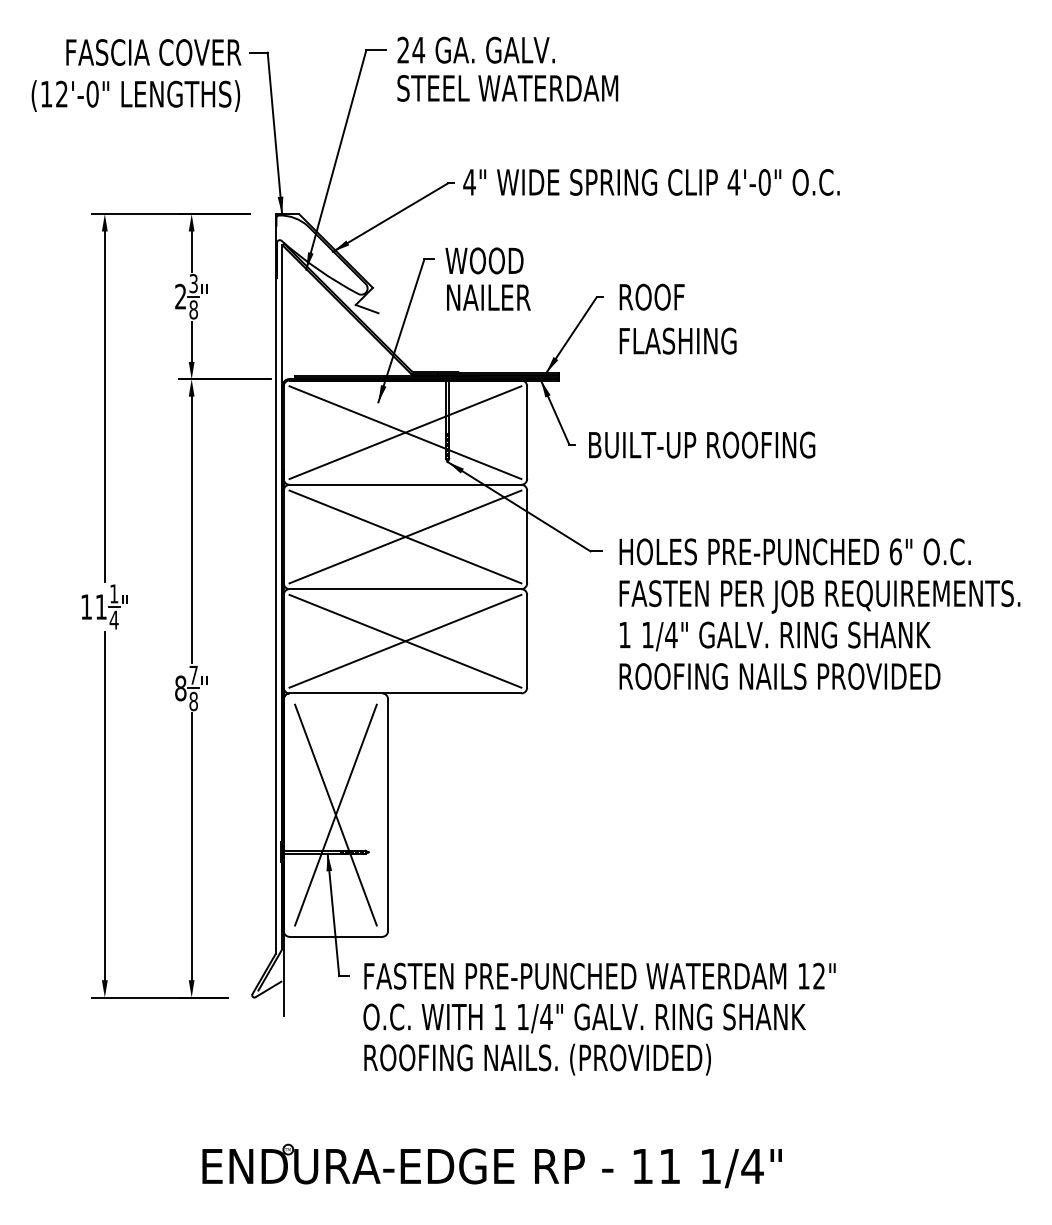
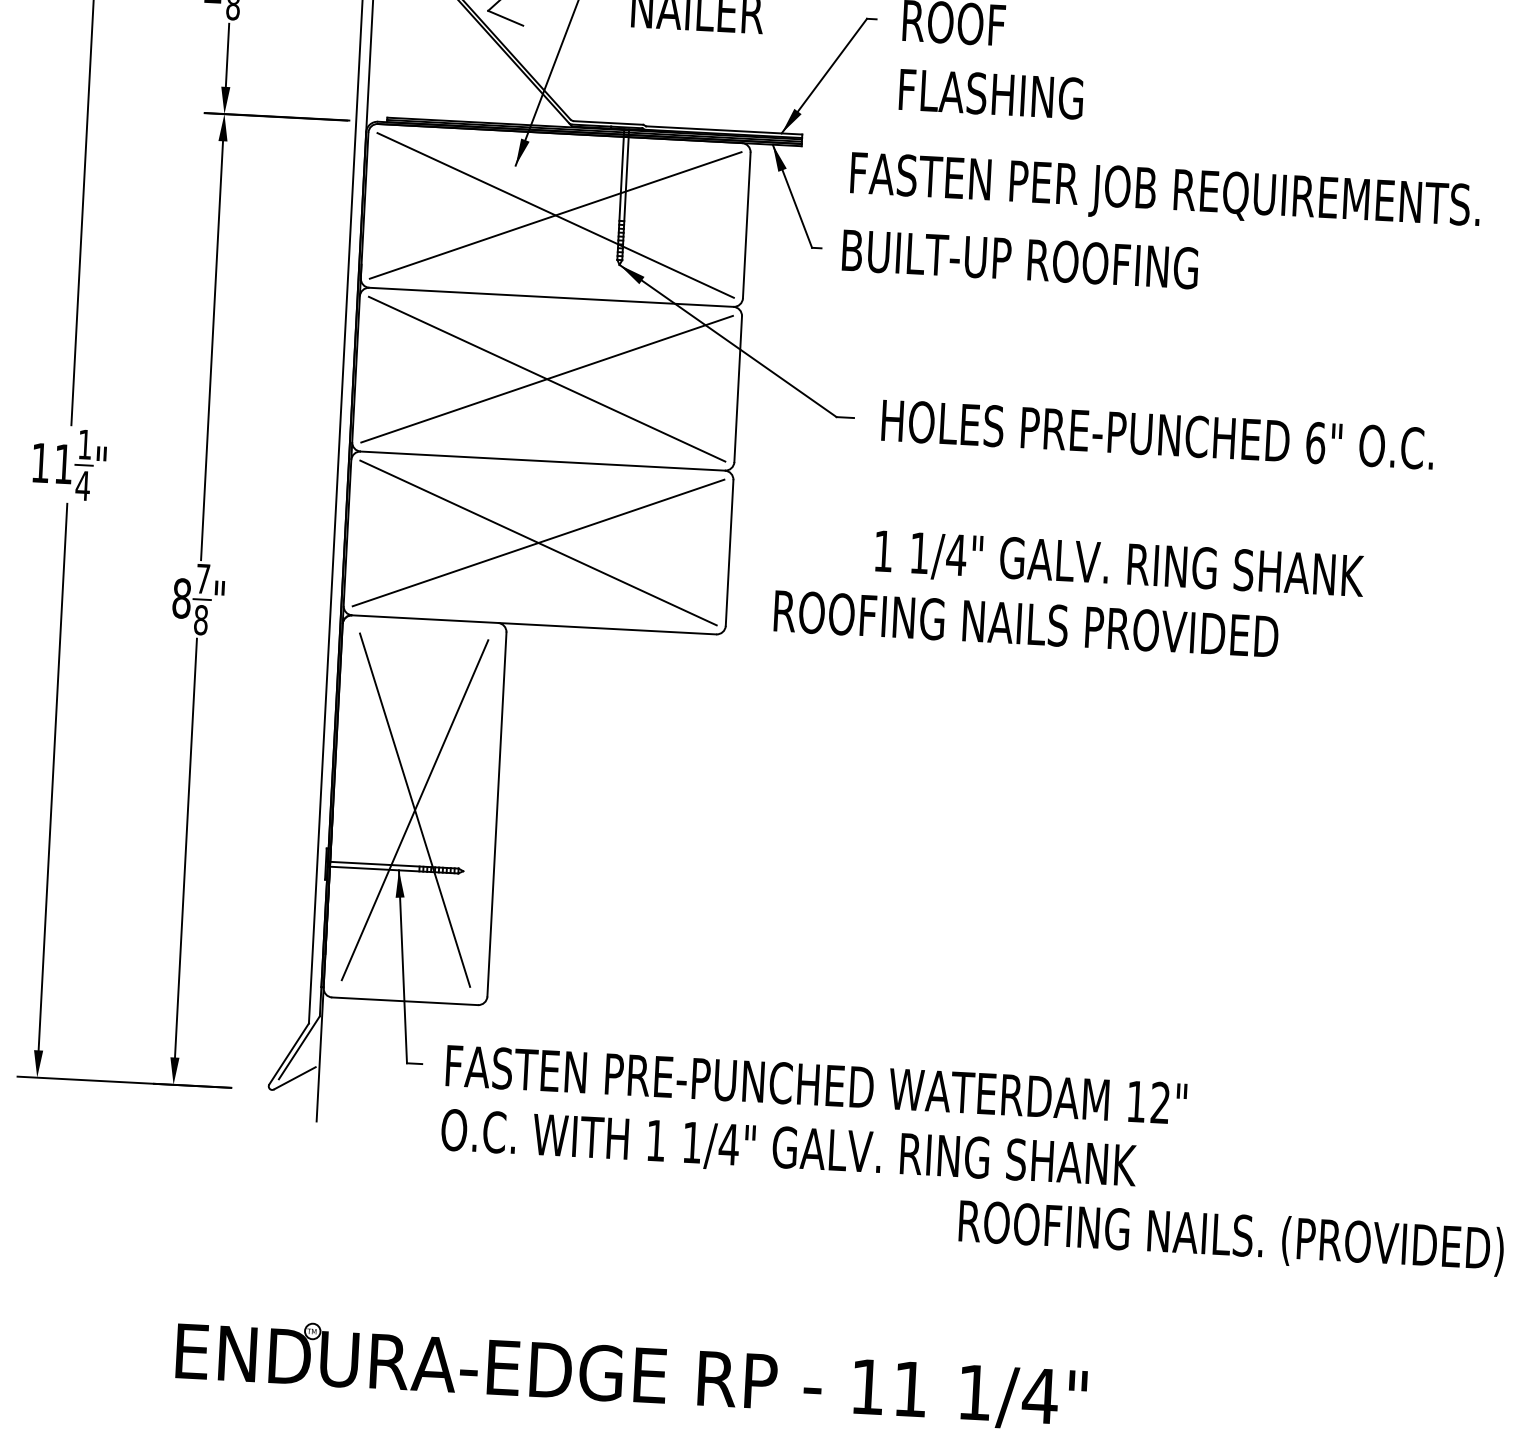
text: (819, 596) -> (1164, 193), moved
text: (779, 676) -> (1025, 623), moved
text: (537, 1059) -> (1231, 1237), moved

